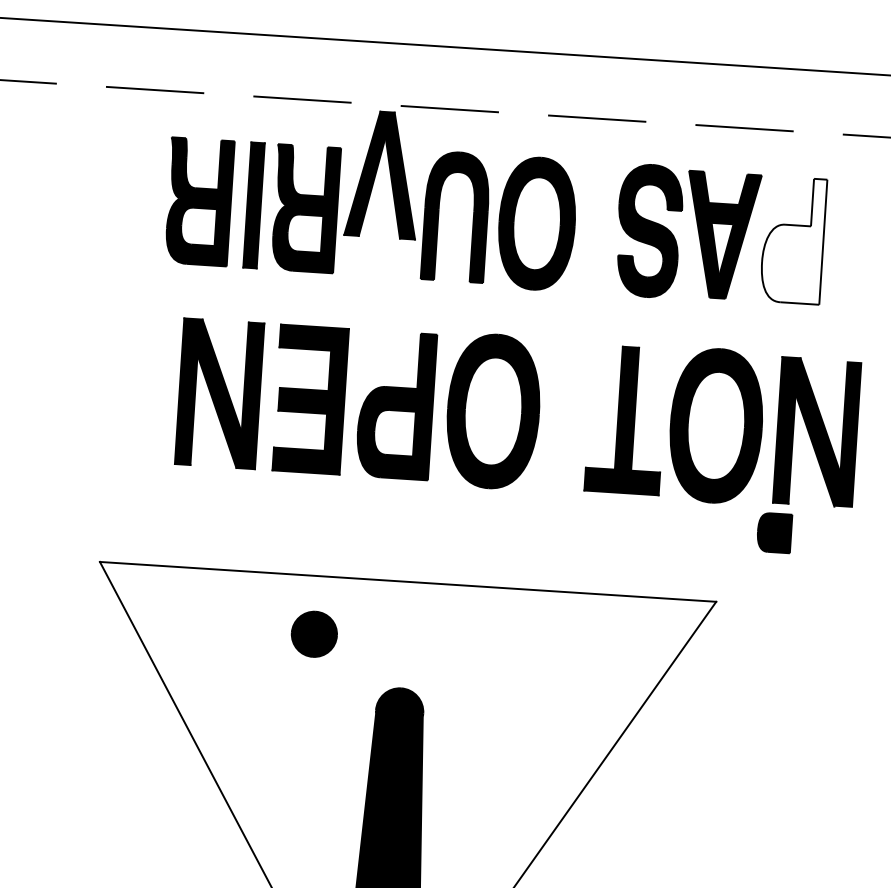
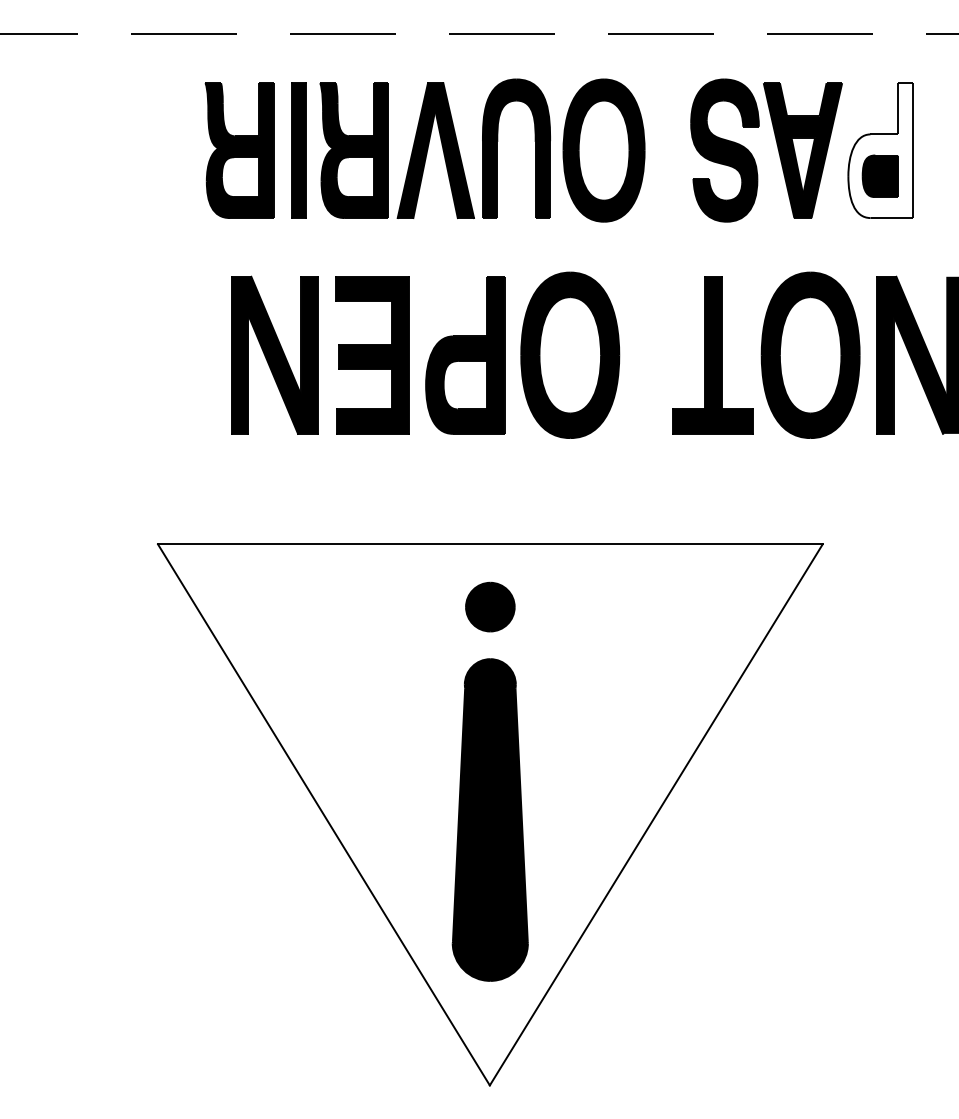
part: (389, 175) -> (442, 150), moved
part: (773, 532) -> (879, 175), moved
part: (314, 633) -> (490, 606), moved

